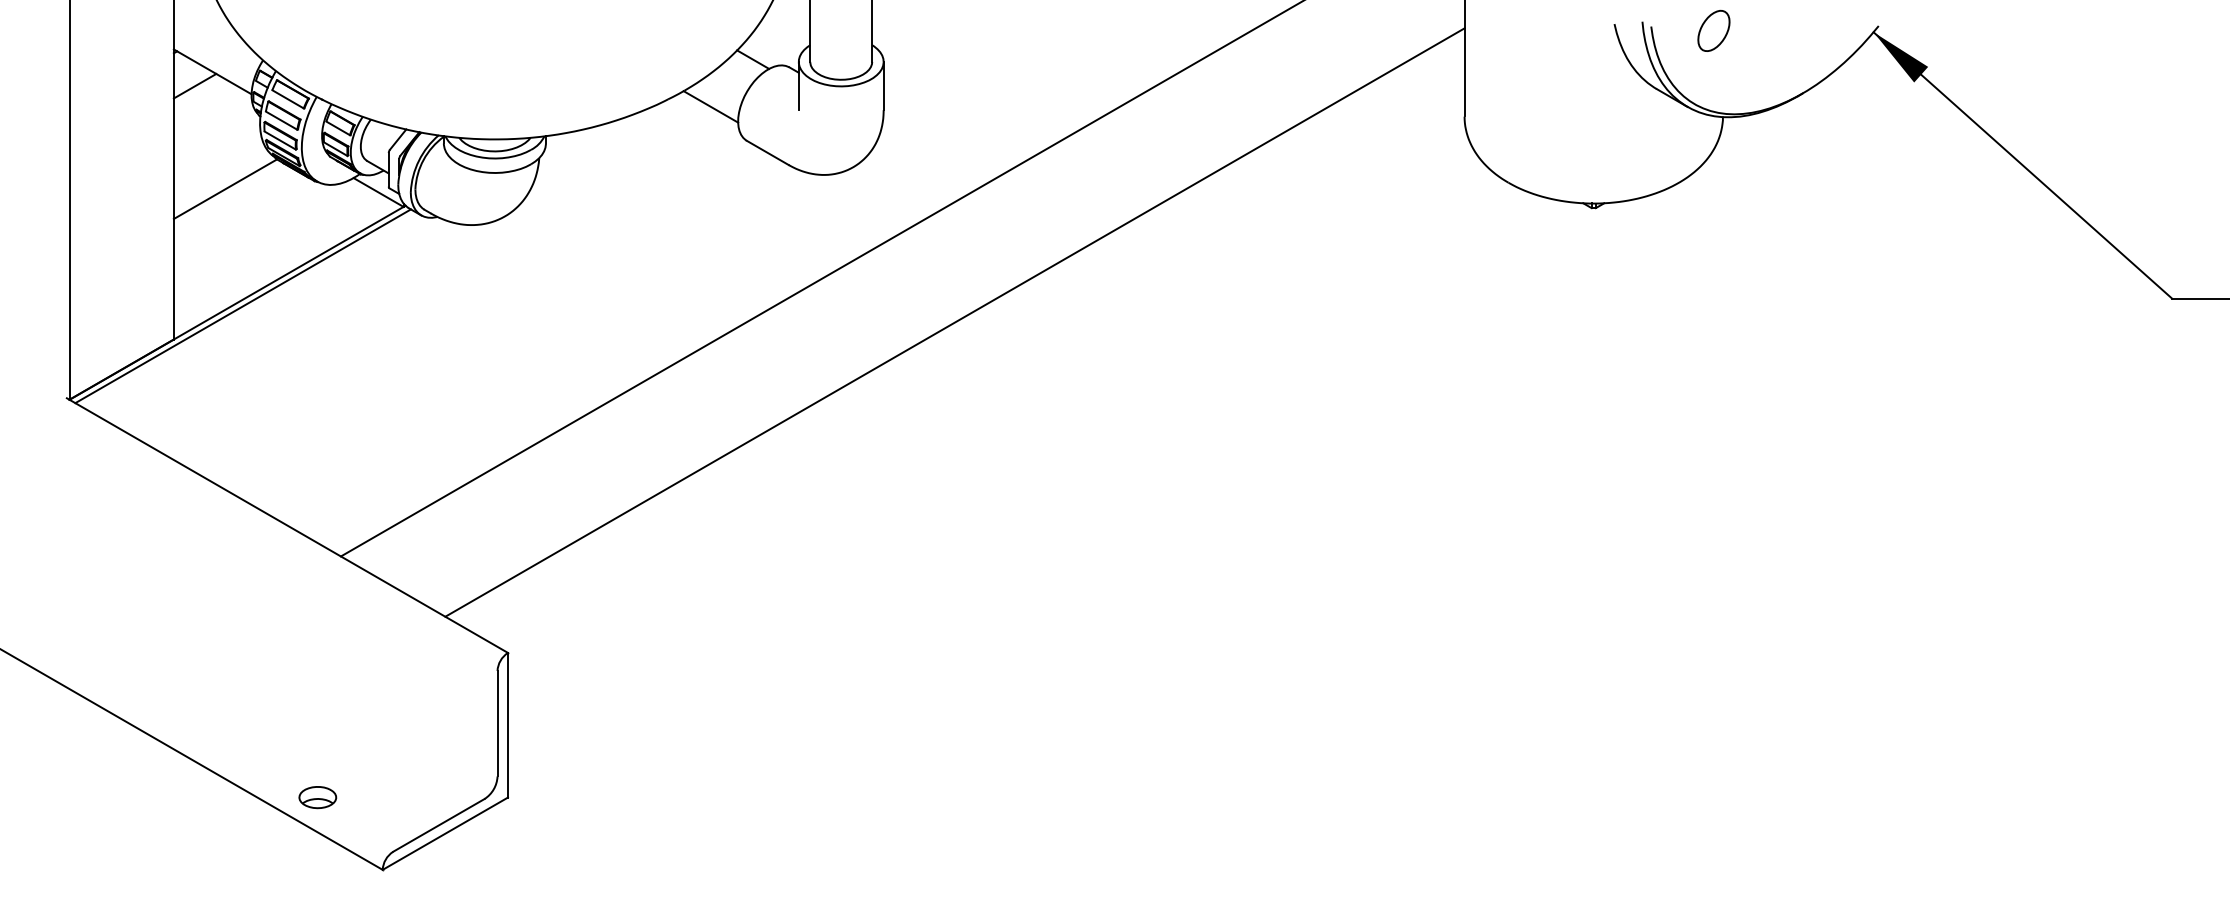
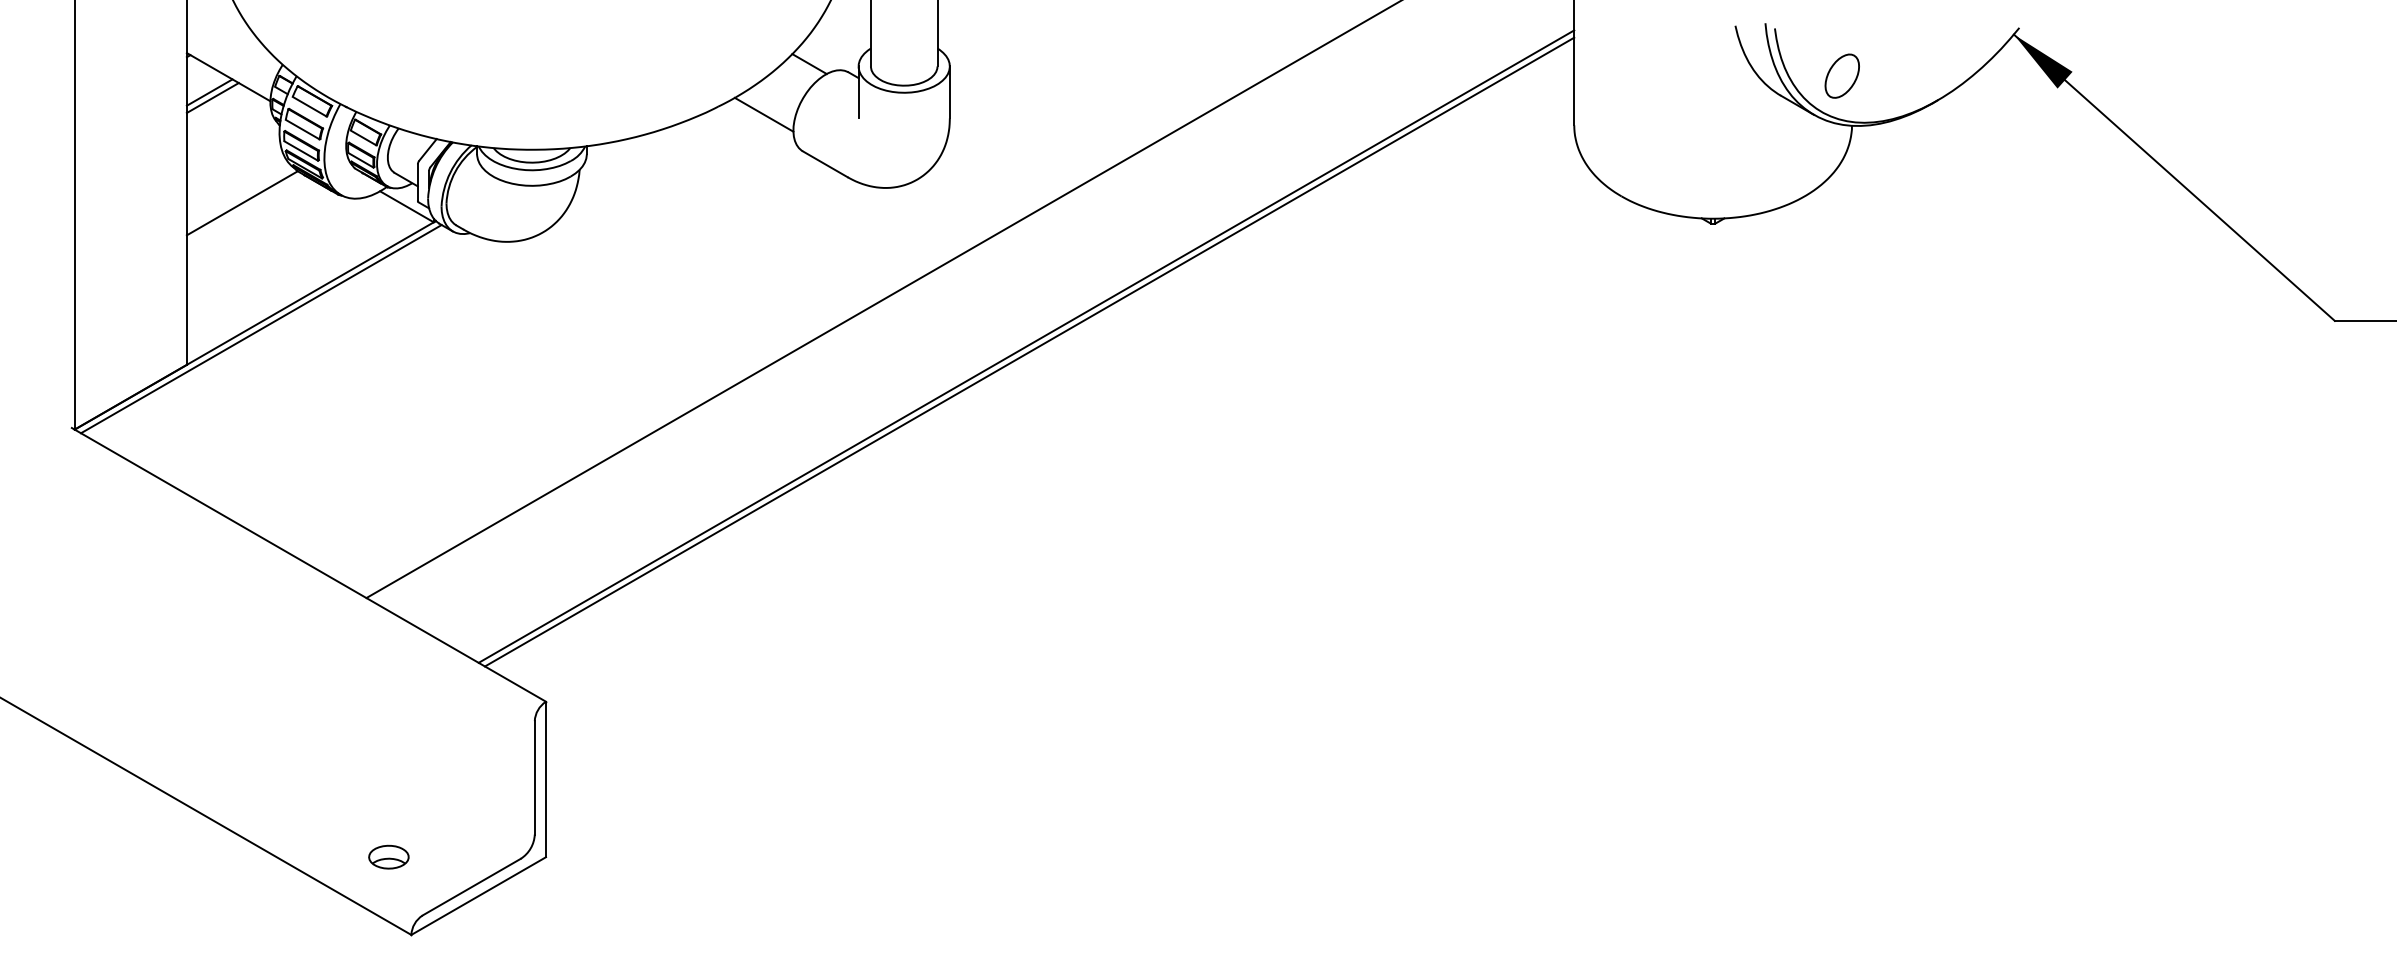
part: (1713, 30) -> (1841, 75), moved
line: (197, 91) -> (212, 98), added
line: (957, 327) -> (1029, 351), added
part: (317, 797) -> (388, 857), moved

